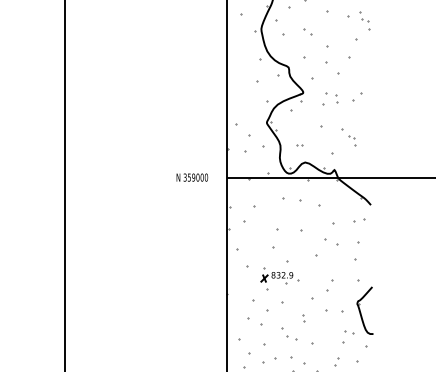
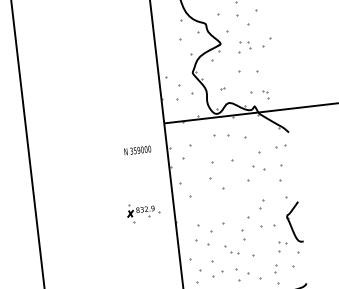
part: (352, 140) -> (266, 94), moved
text: (192, 177) -> (137, 150), moved
part: (279, 278) -> (143, 212), moved
part: (303, 318) -> (242, 235), size x1.6

